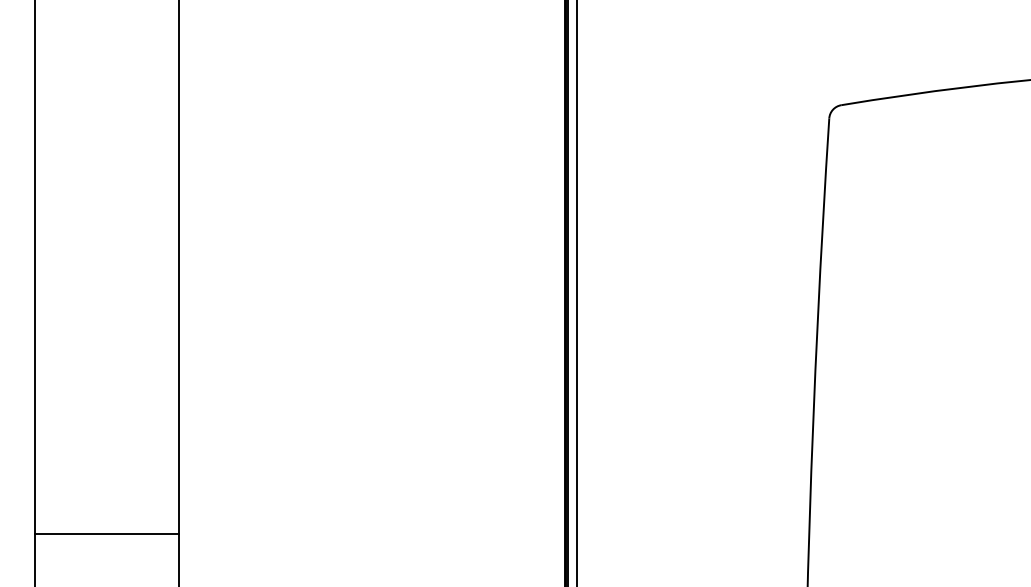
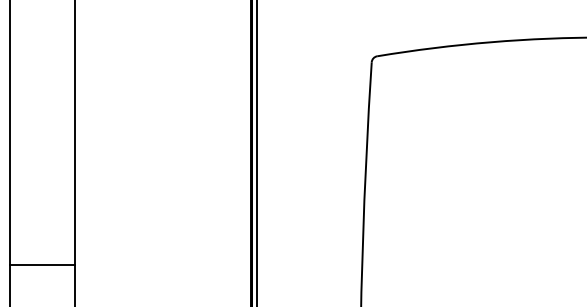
line: (106, 533) -> (42, 264), moved

